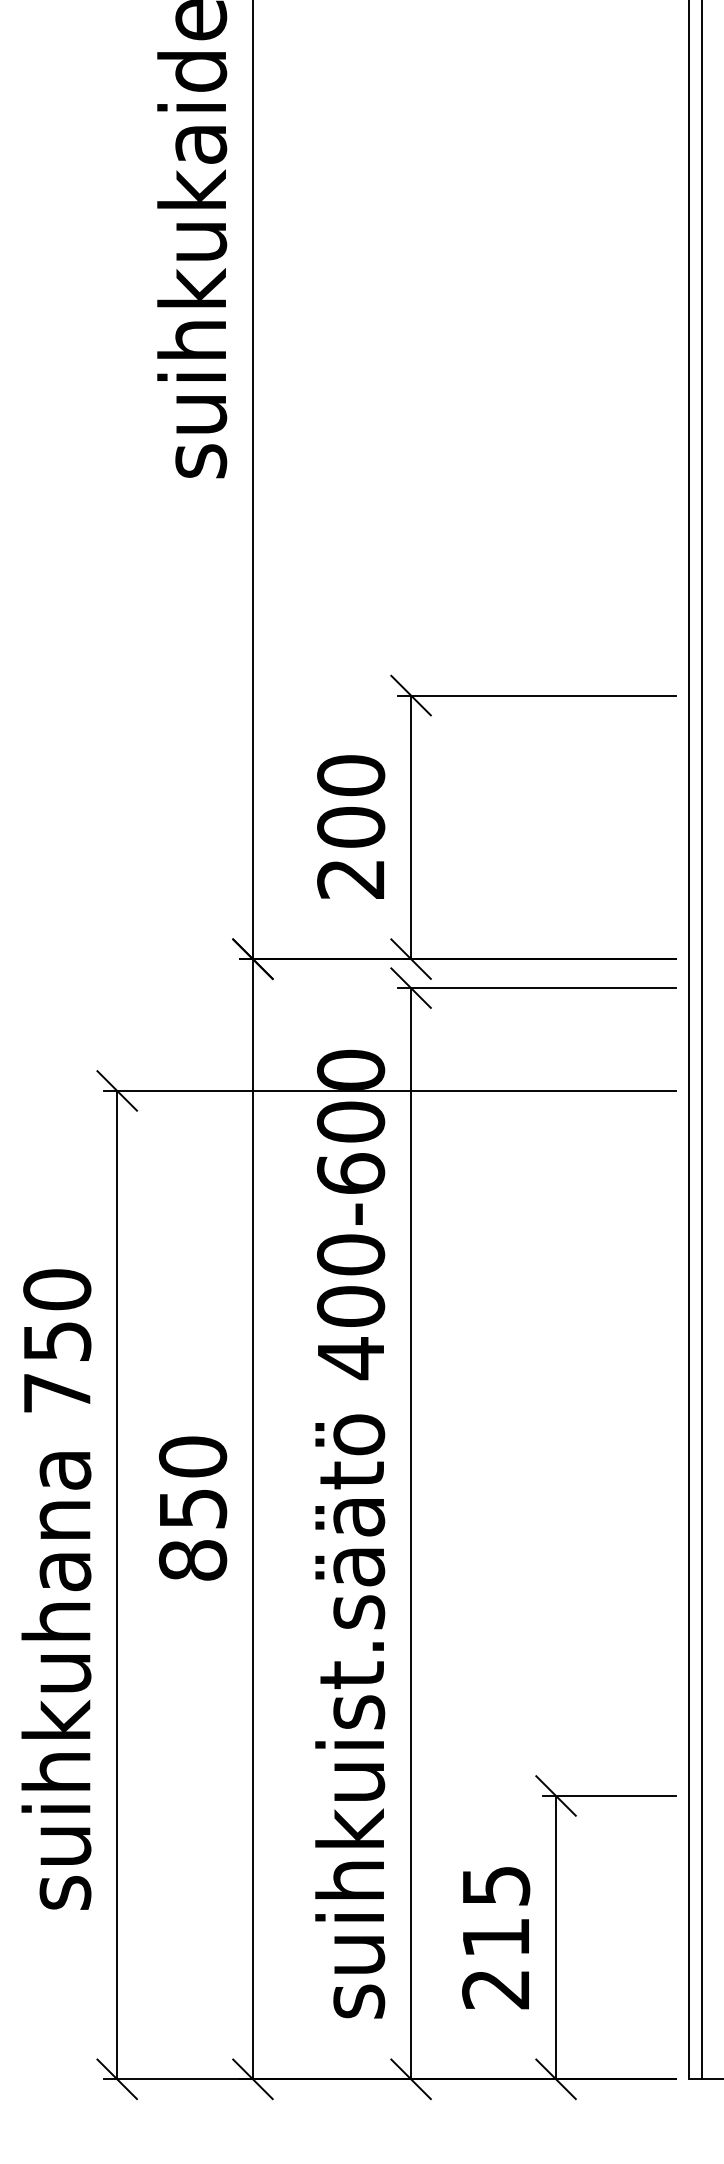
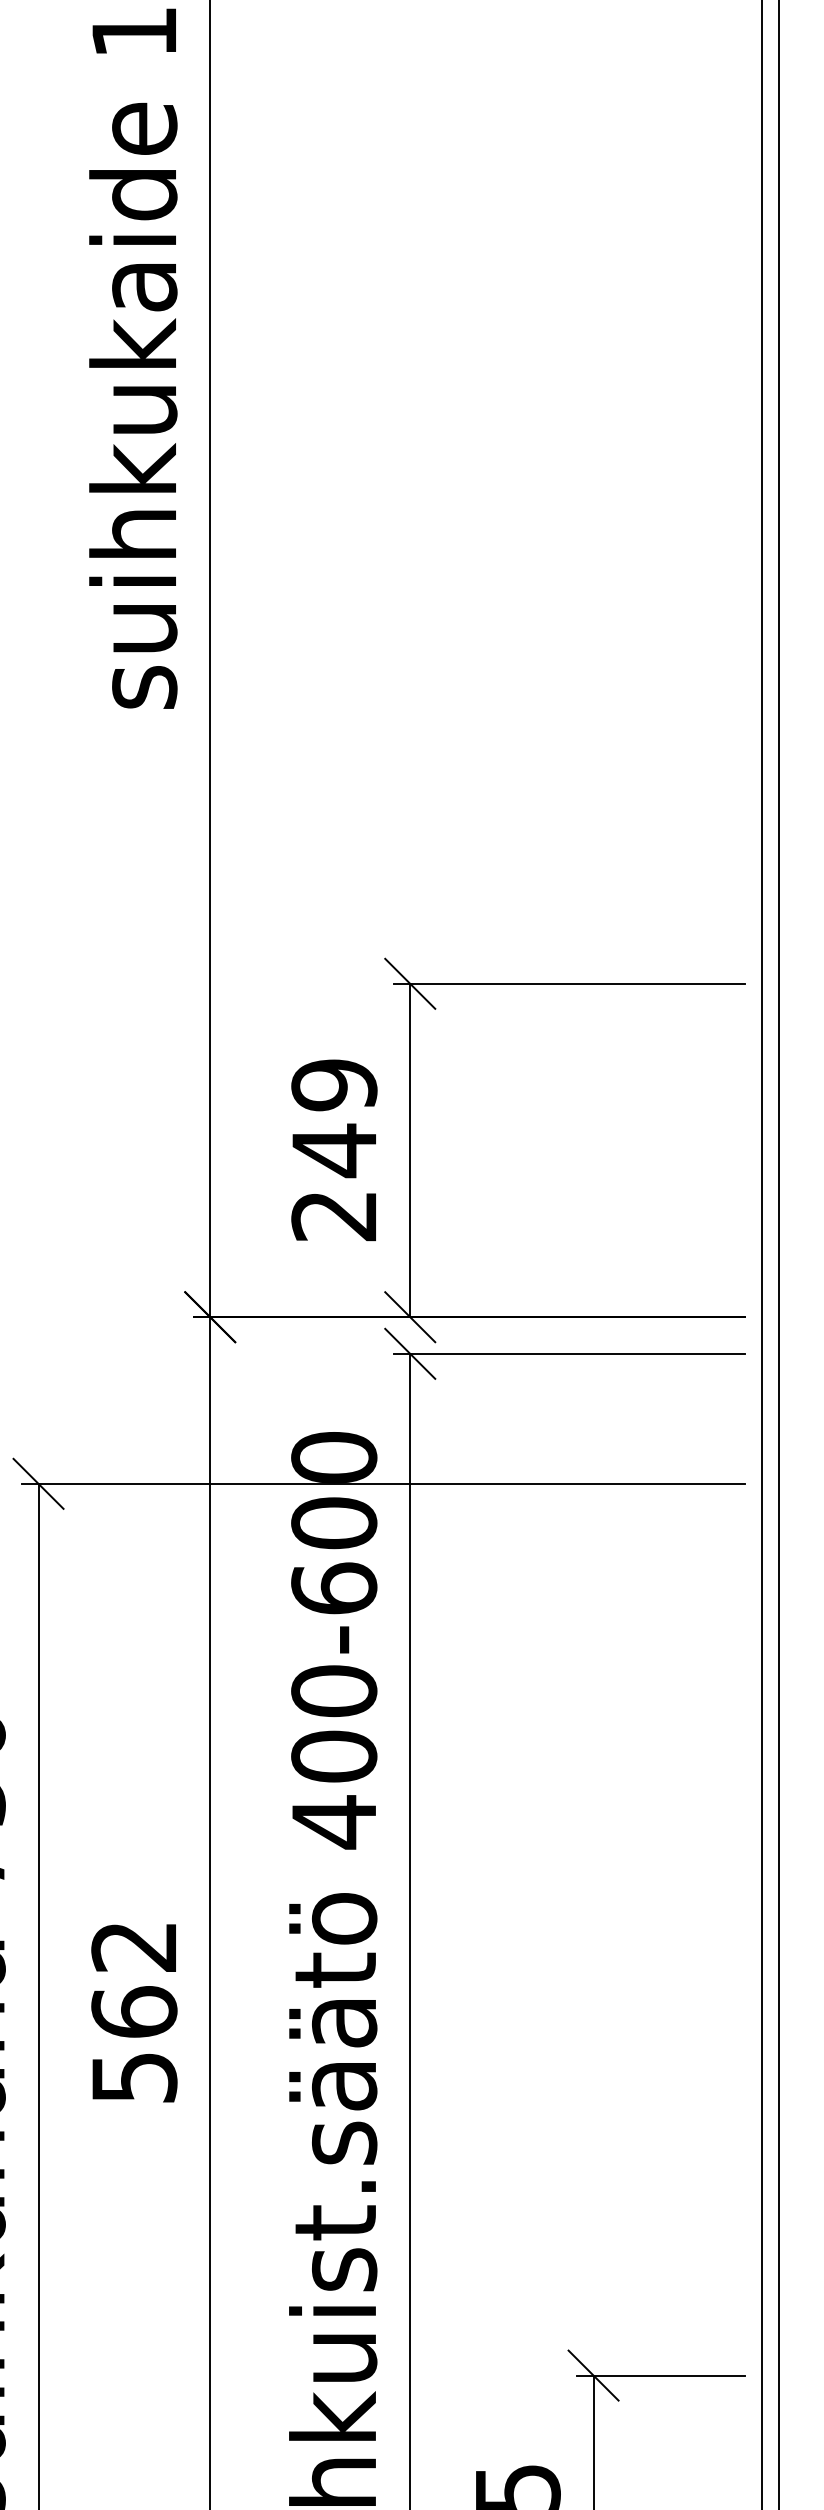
text: (351, 802) -> (334, 1119), 200 -> 249
text: (192, 1508) -> (133, 2012), 850 -> 562

